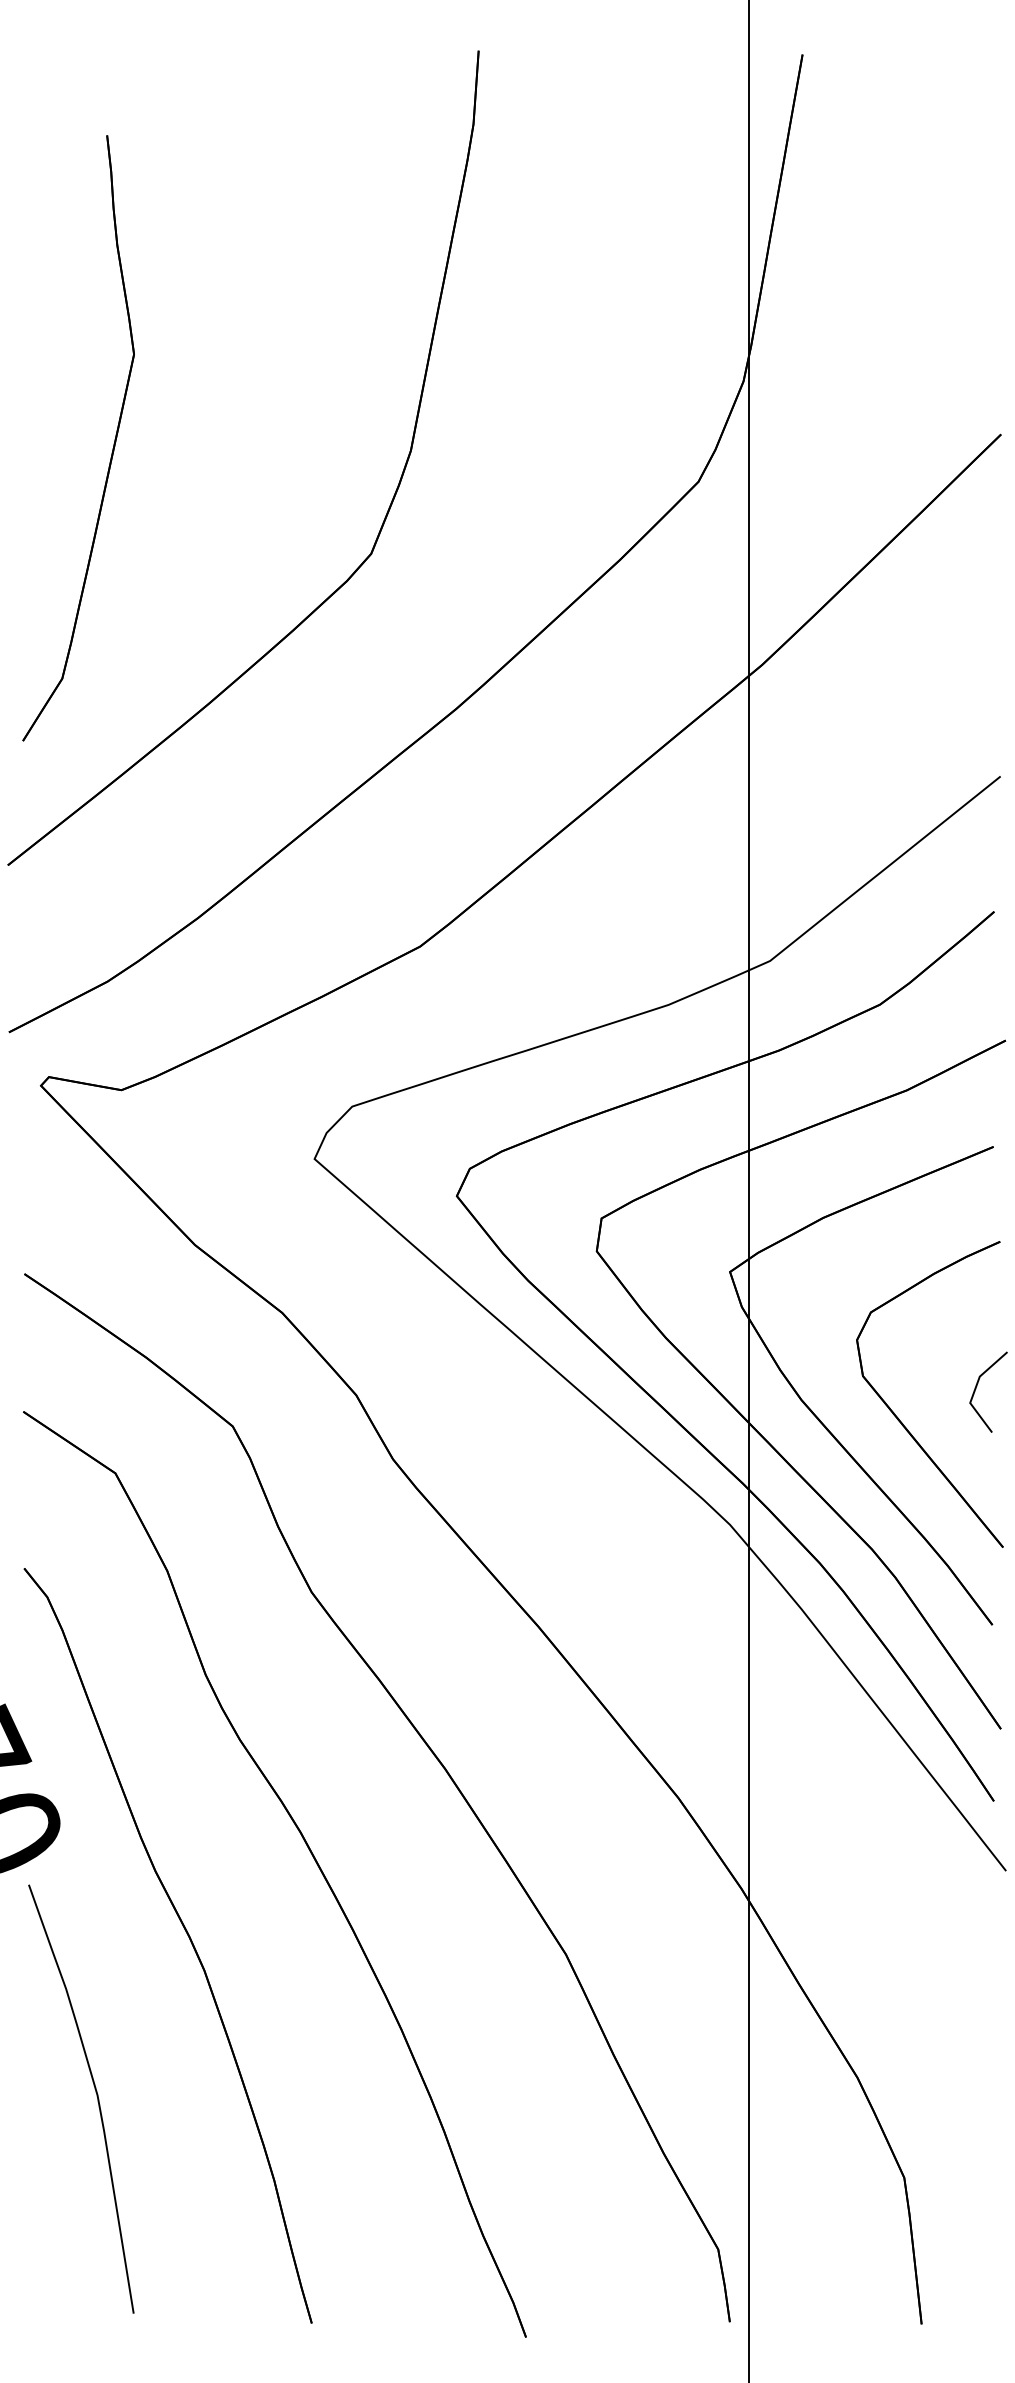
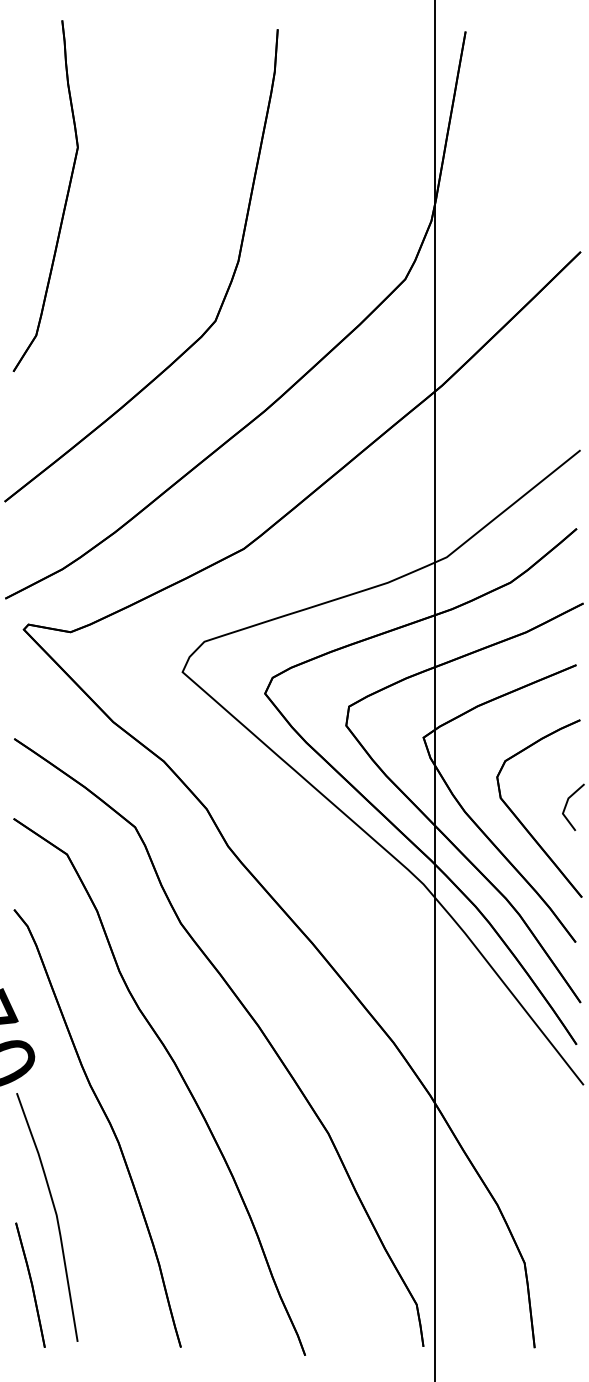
part: (112, 442) -> (65, 198), moved
part: (52, 2214) -> (30, 1284), added

